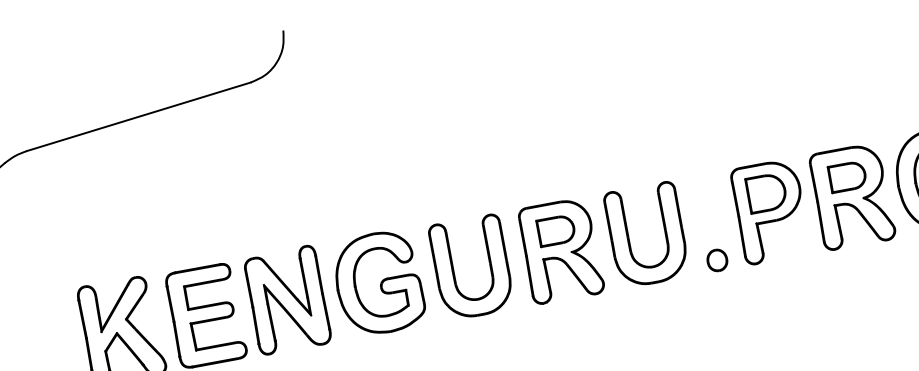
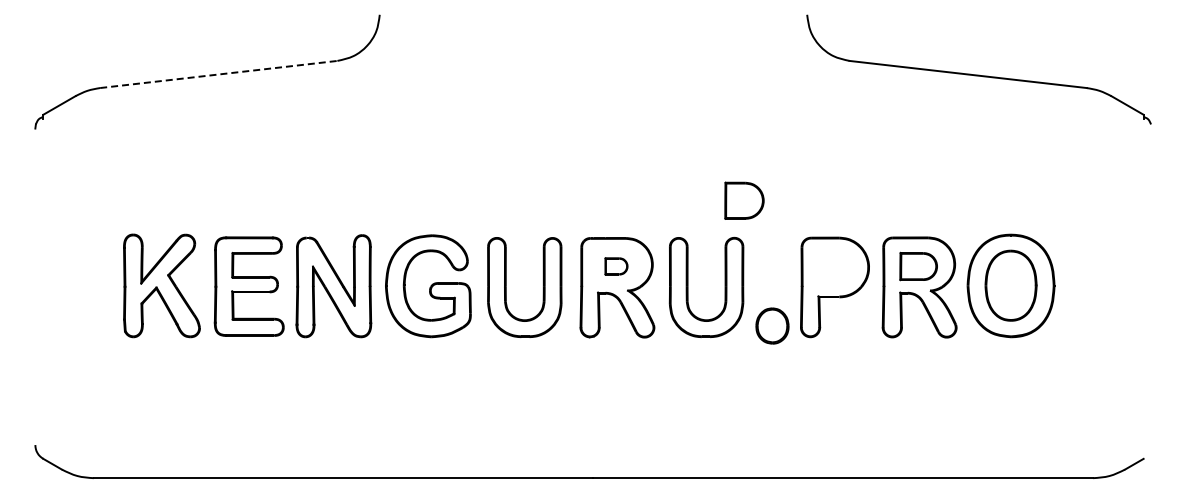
line: (139, 116) -> (219, 74), solid -> dashed
part: (766, 192) -> (744, 200), moved
part: (556, 230) -> (616, 266), size x0.6
part: (717, 260) -> (772, 326), size x1.6

